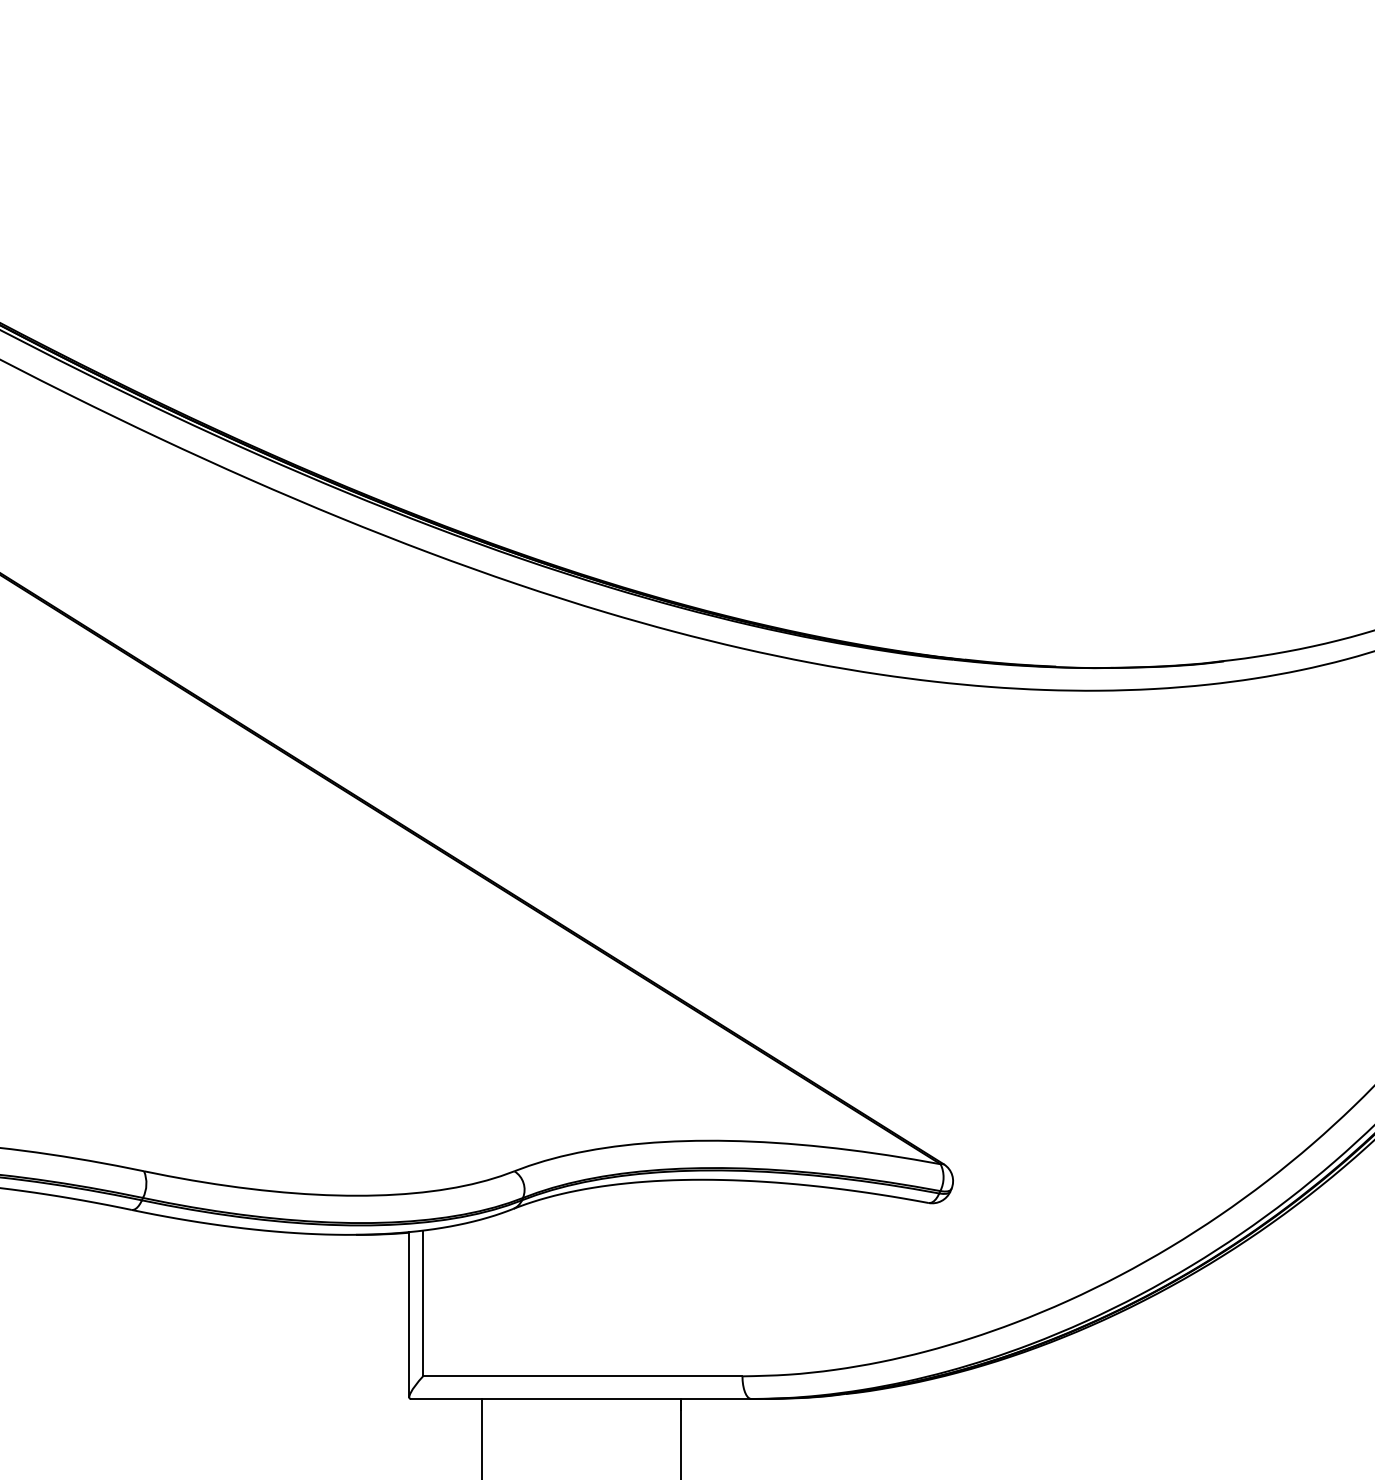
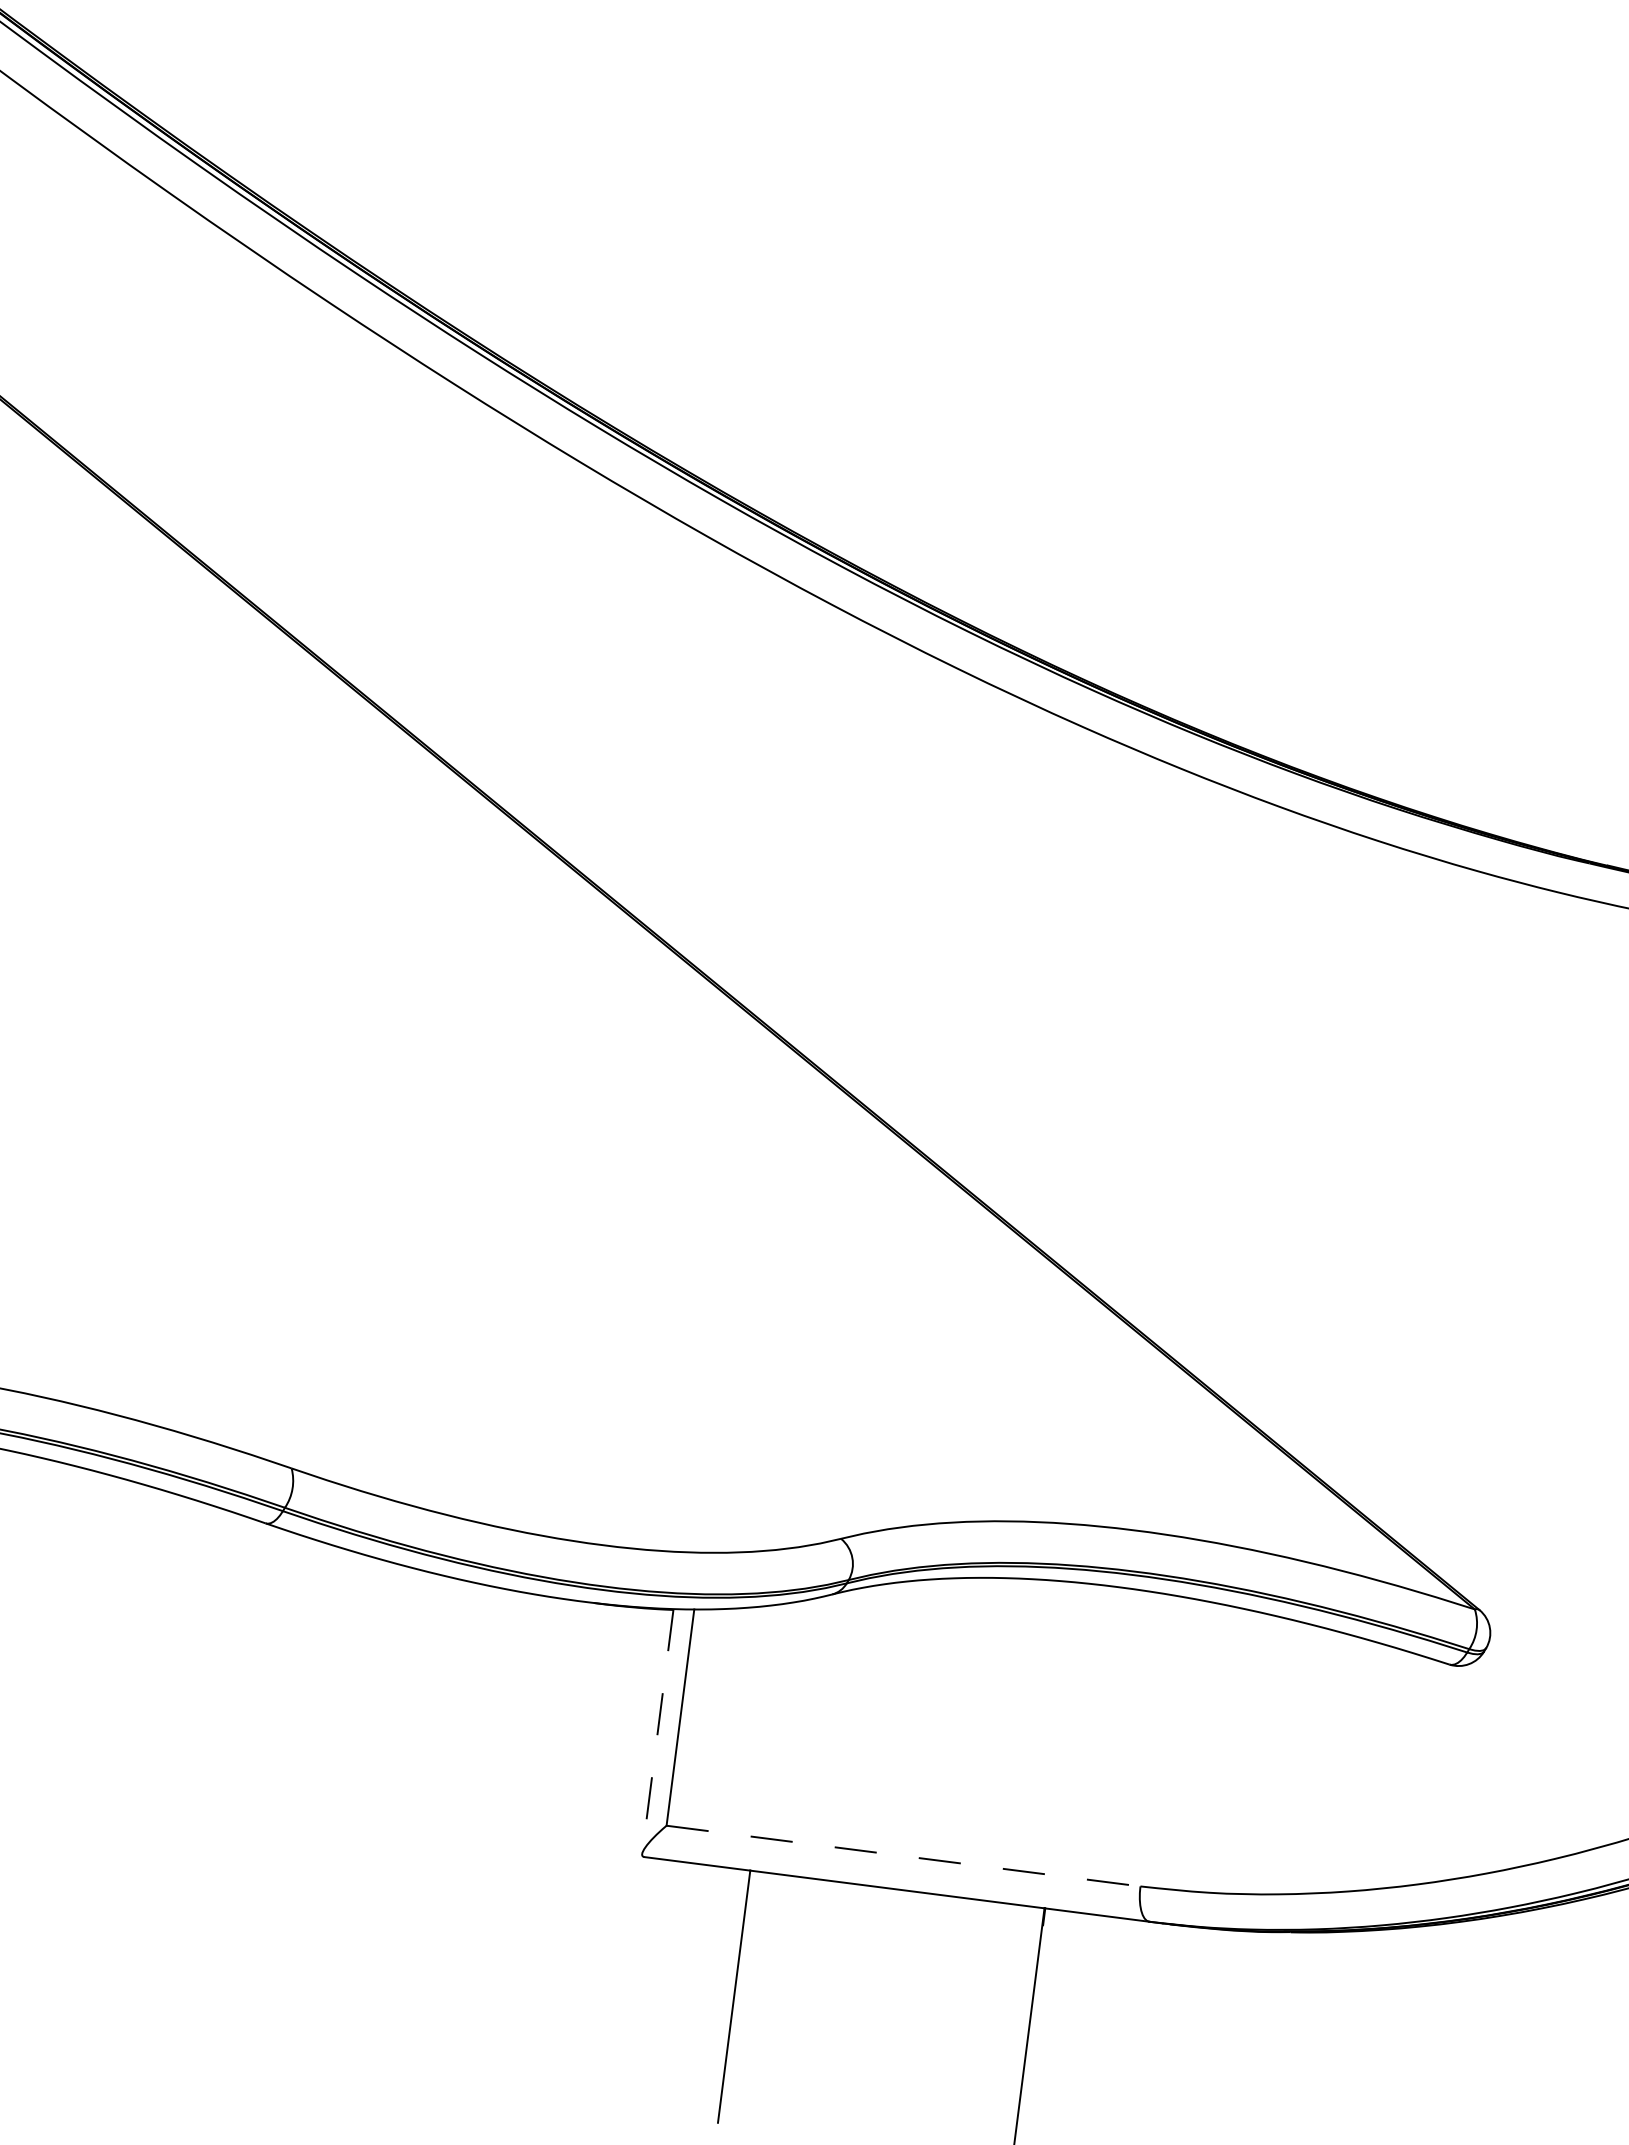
line: (409, 1314) -> (658, 1731), solid -> dashed
line: (582, 1376) -> (903, 1856), solid -> dashed

